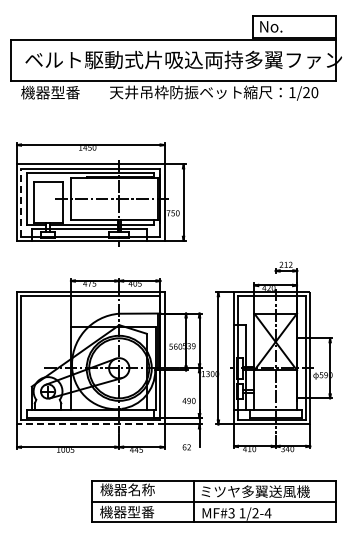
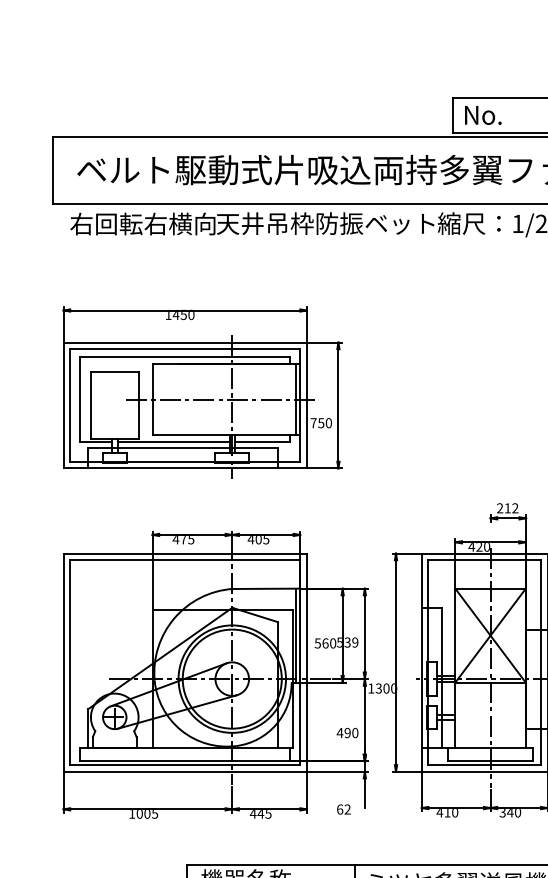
text: (64, 92) -> (141, 223), 機器型番 -> 右回転右横向
line: (21, 202) -> (70, 405), dashed -> solid
line: (90, 424) -> (184, 771), dashed -> solid

